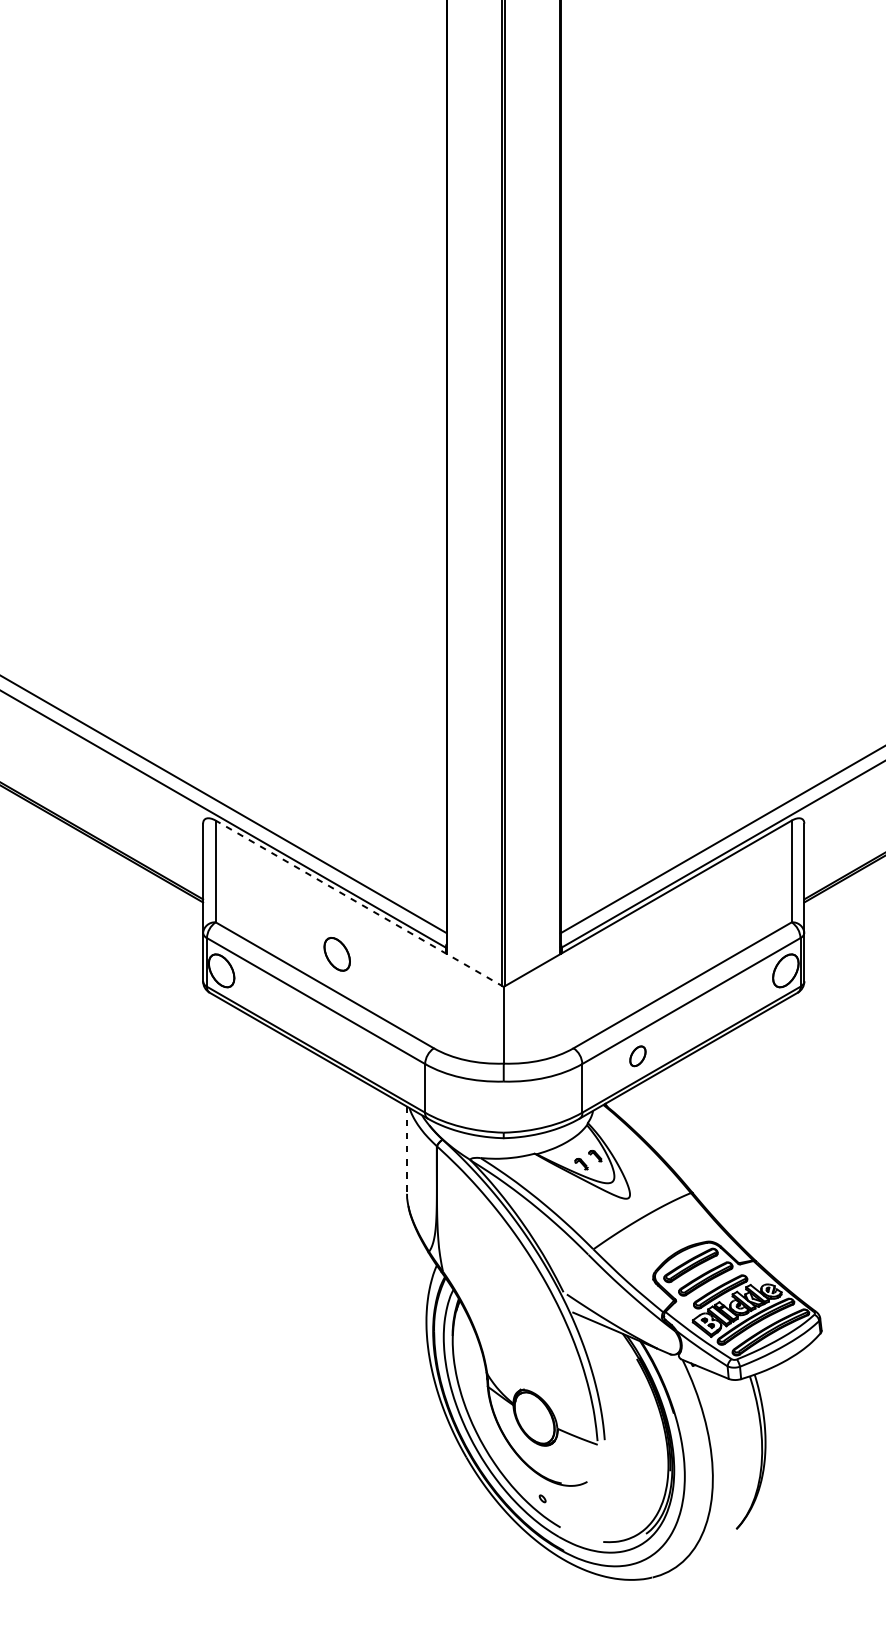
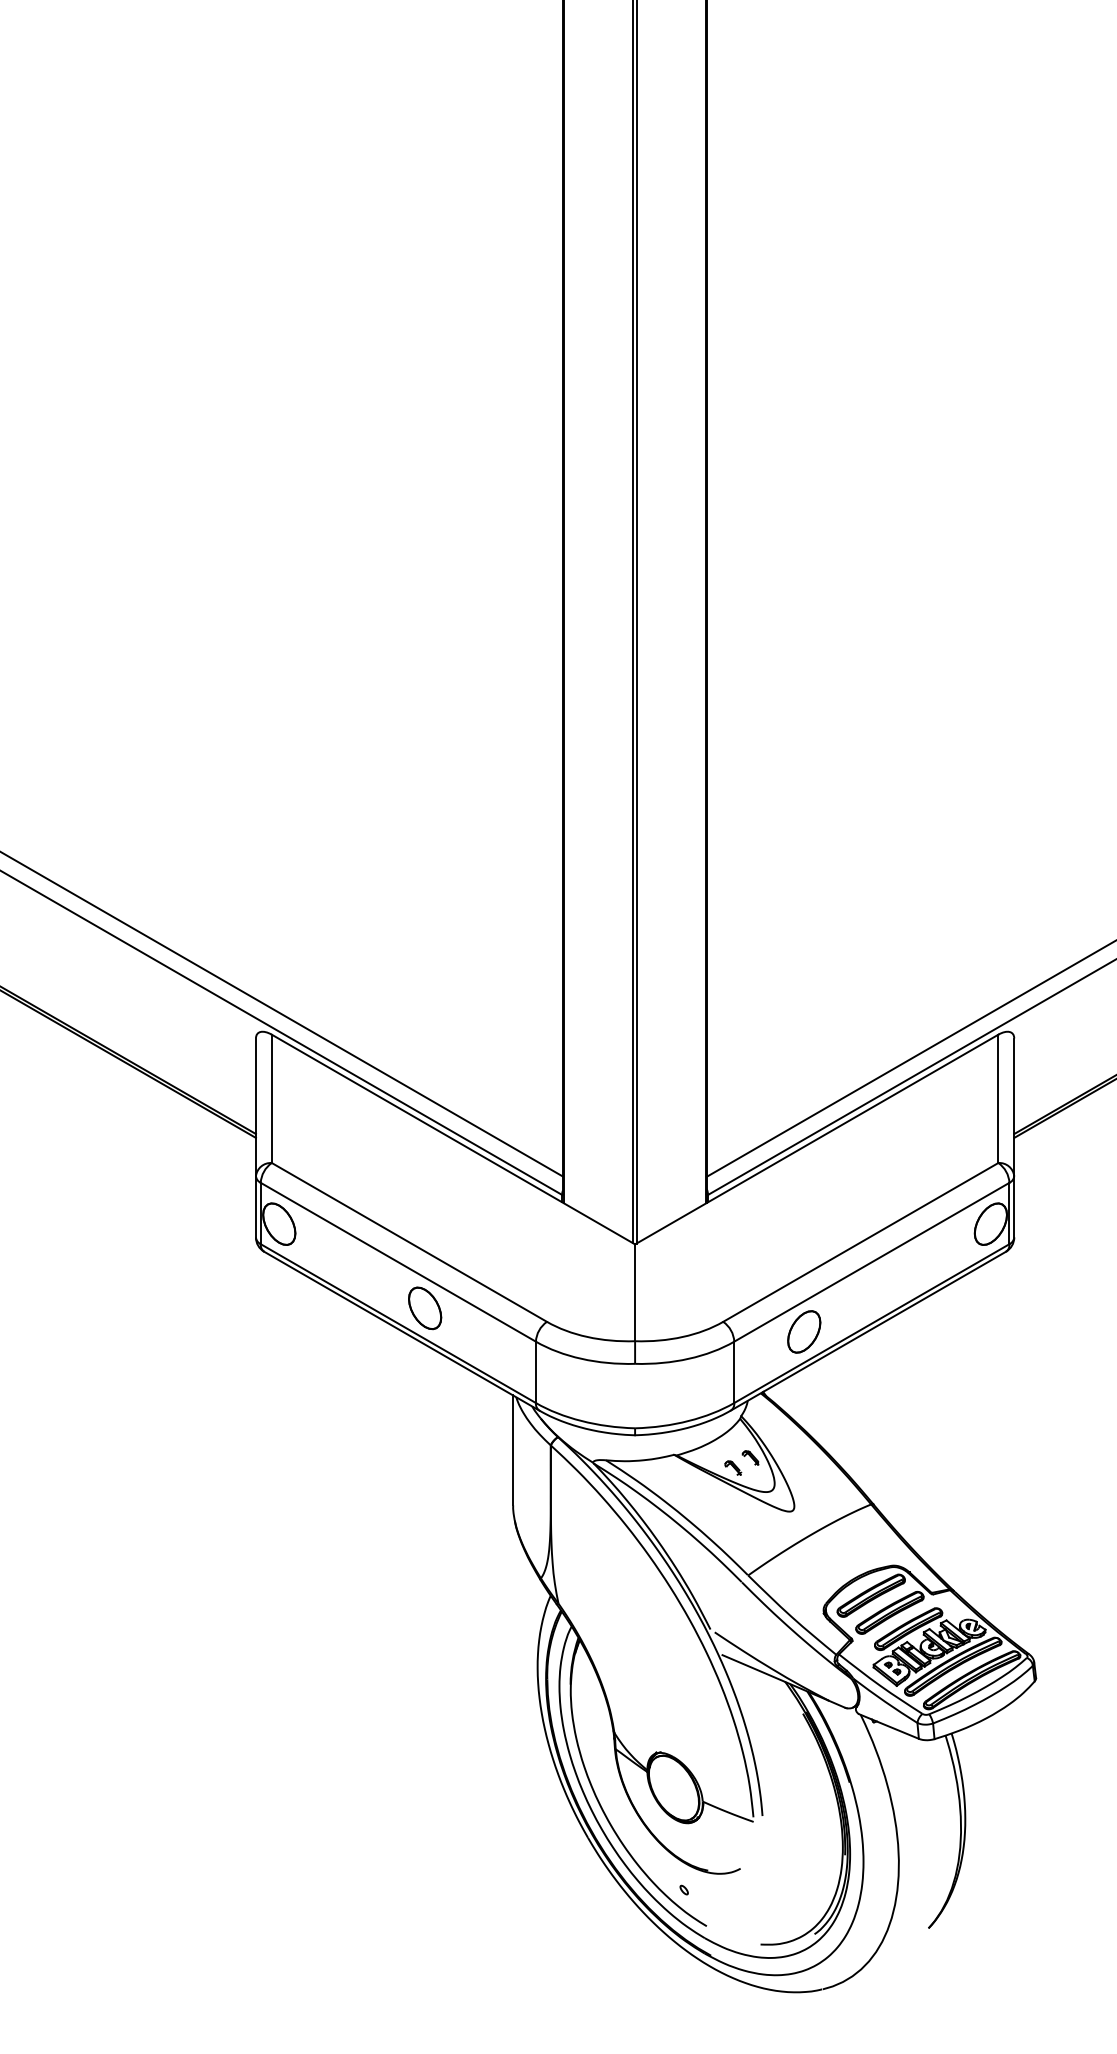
line: (359, 903) -> (453, 1139), dashed -> solid
part: (337, 954) -> (425, 1308), moved
part: (638, 1055) -> (804, 1331), size x1.67
line: (407, 1150) -> (513, 1450), dashed -> solid

